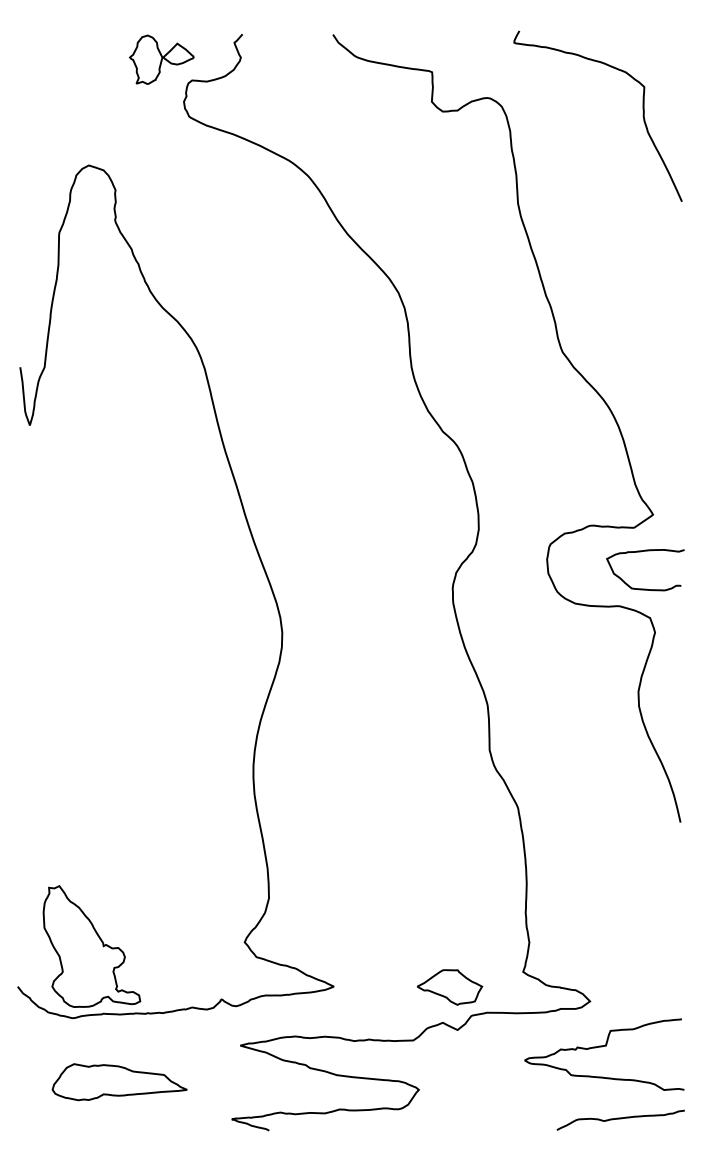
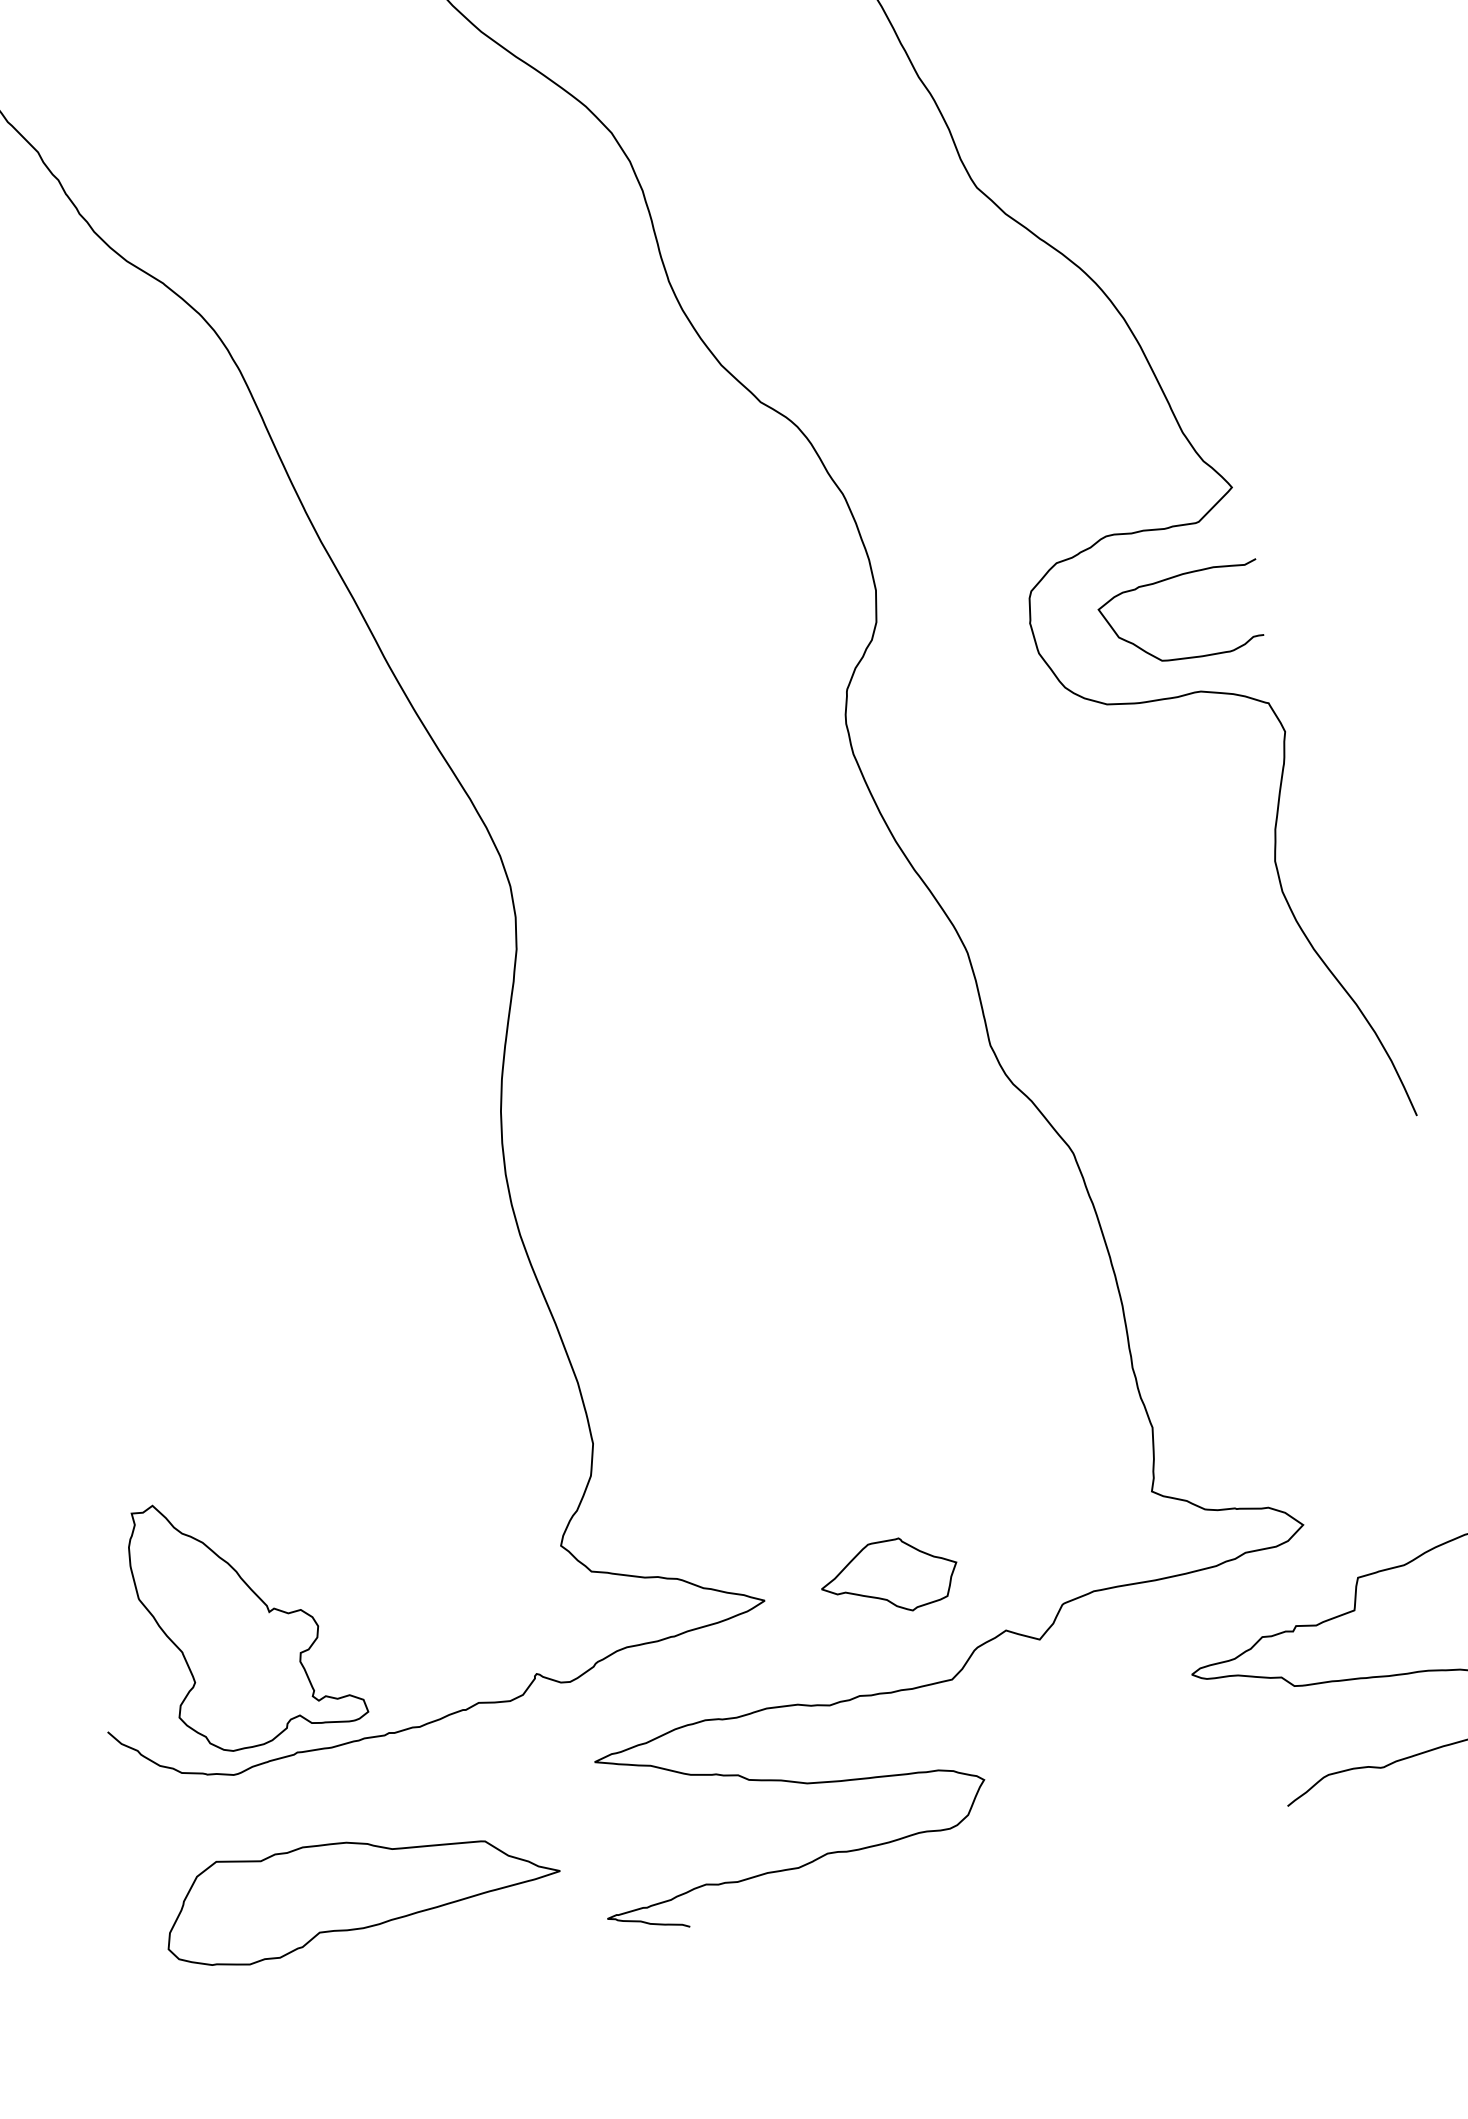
curve: (645, 588) -> (1190, 655), moved
part: (450, 987) -> (890, 1577), moved
part: (119, 1082) -> (358, 1888), size x1.4

